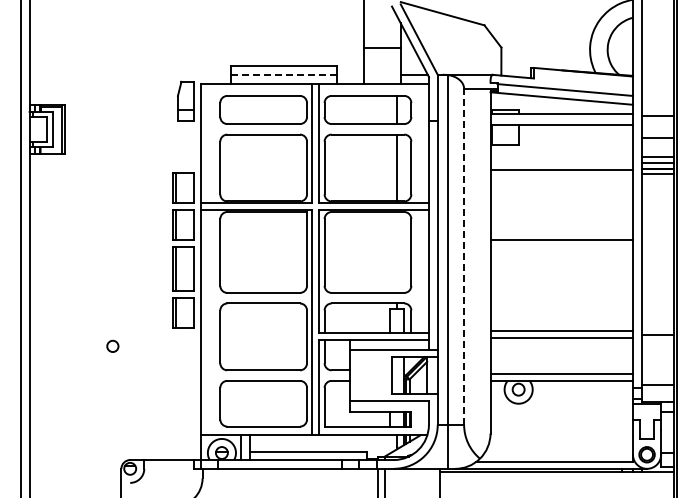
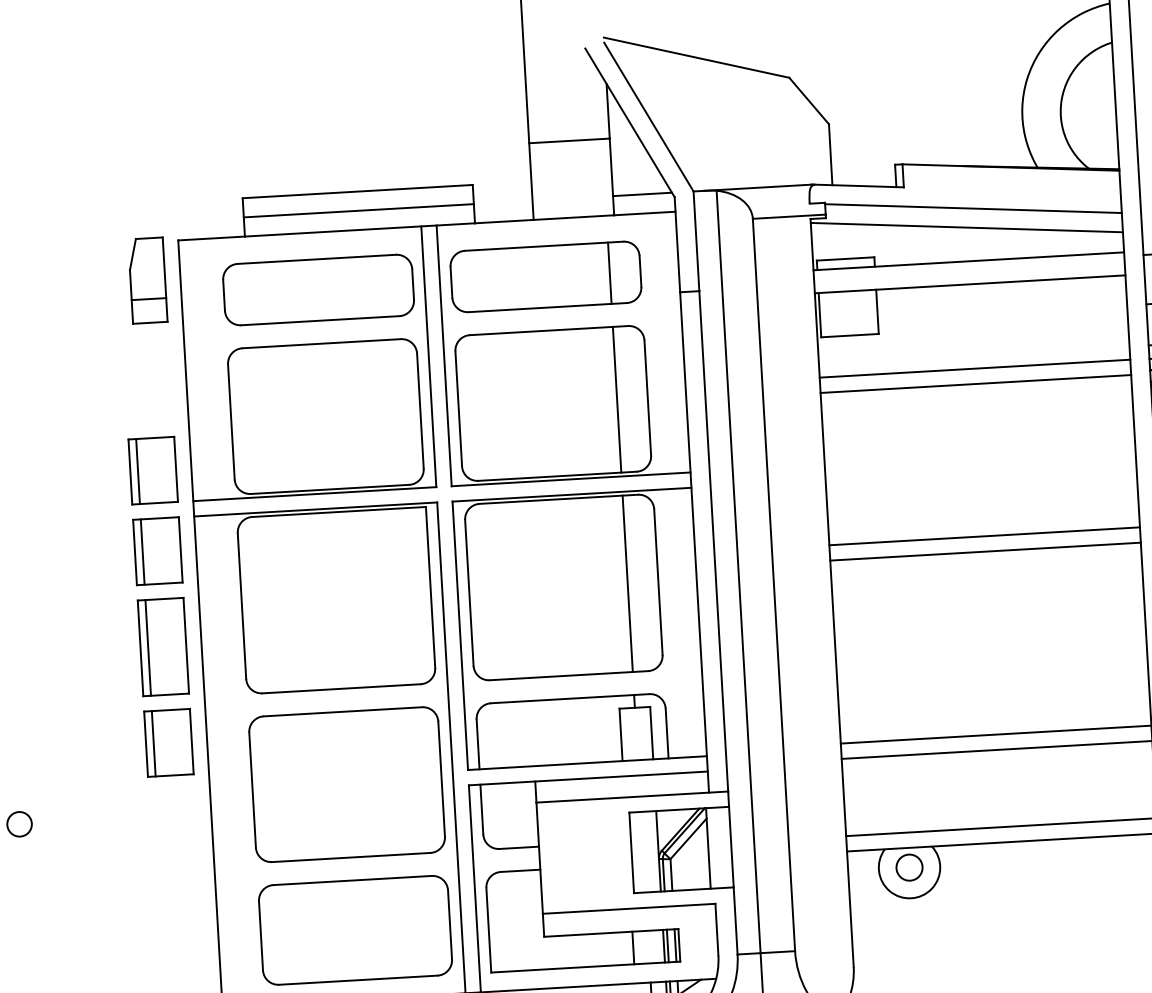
line: (284, 74) -> (359, 210), dashed -> solid
line: (561, 163) -> (974, 369), added
line: (561, 247) -> (985, 552), added
line: (397, 252) -> (628, 583), added
line: (464, 256) -> (774, 584), dashed -> solid

